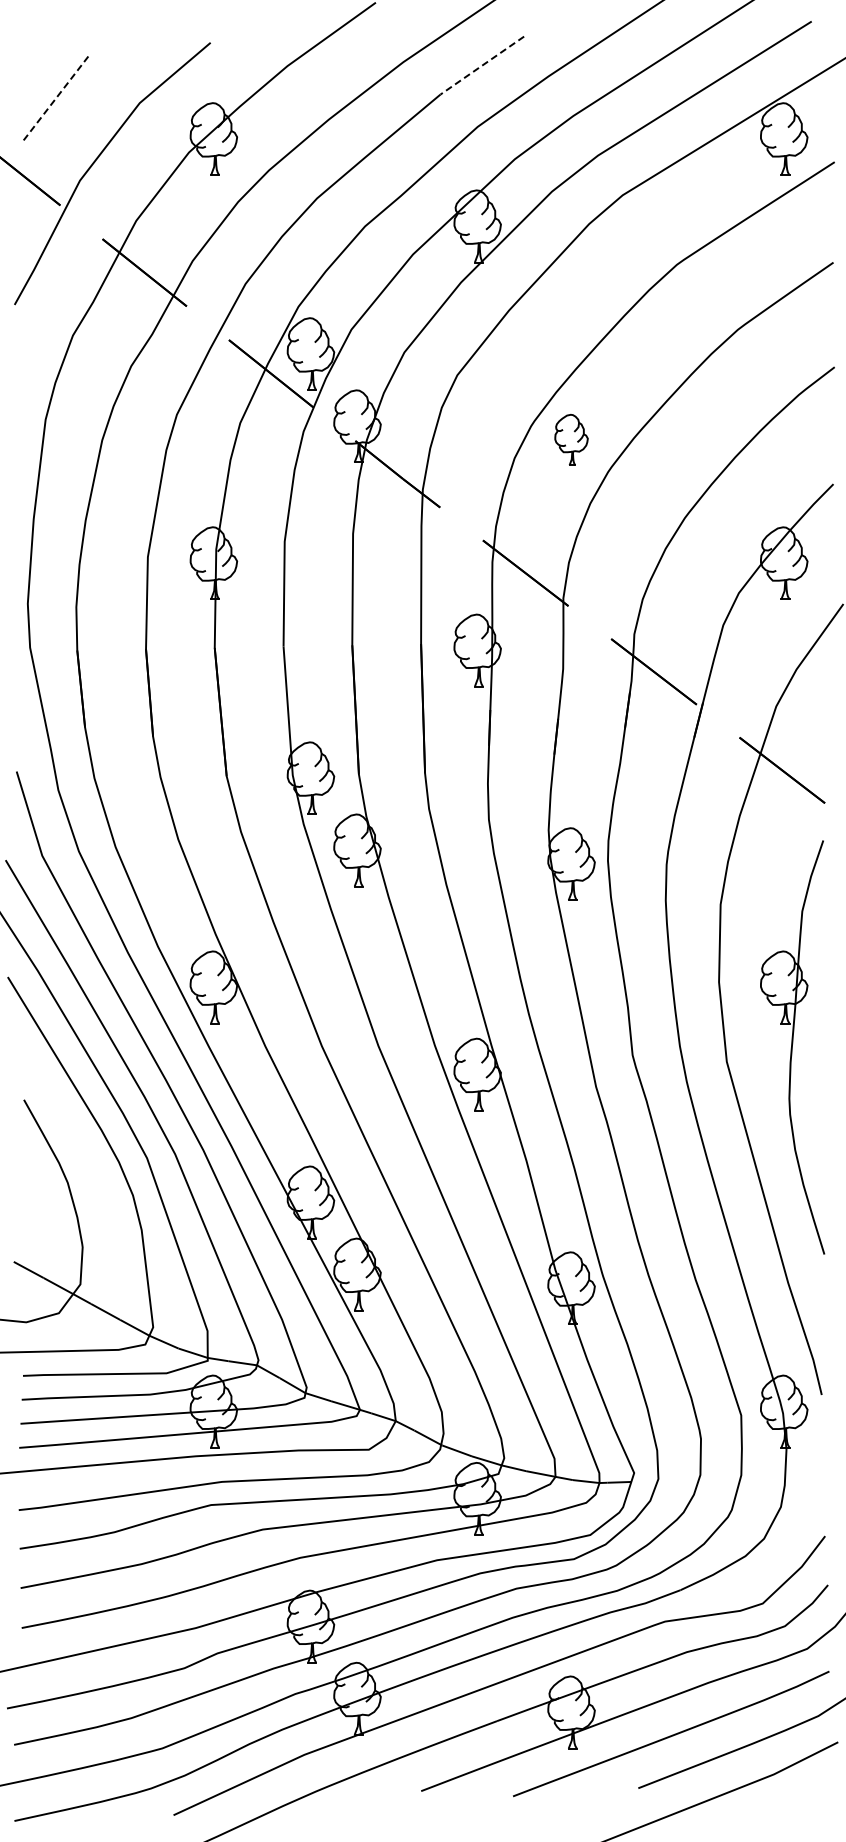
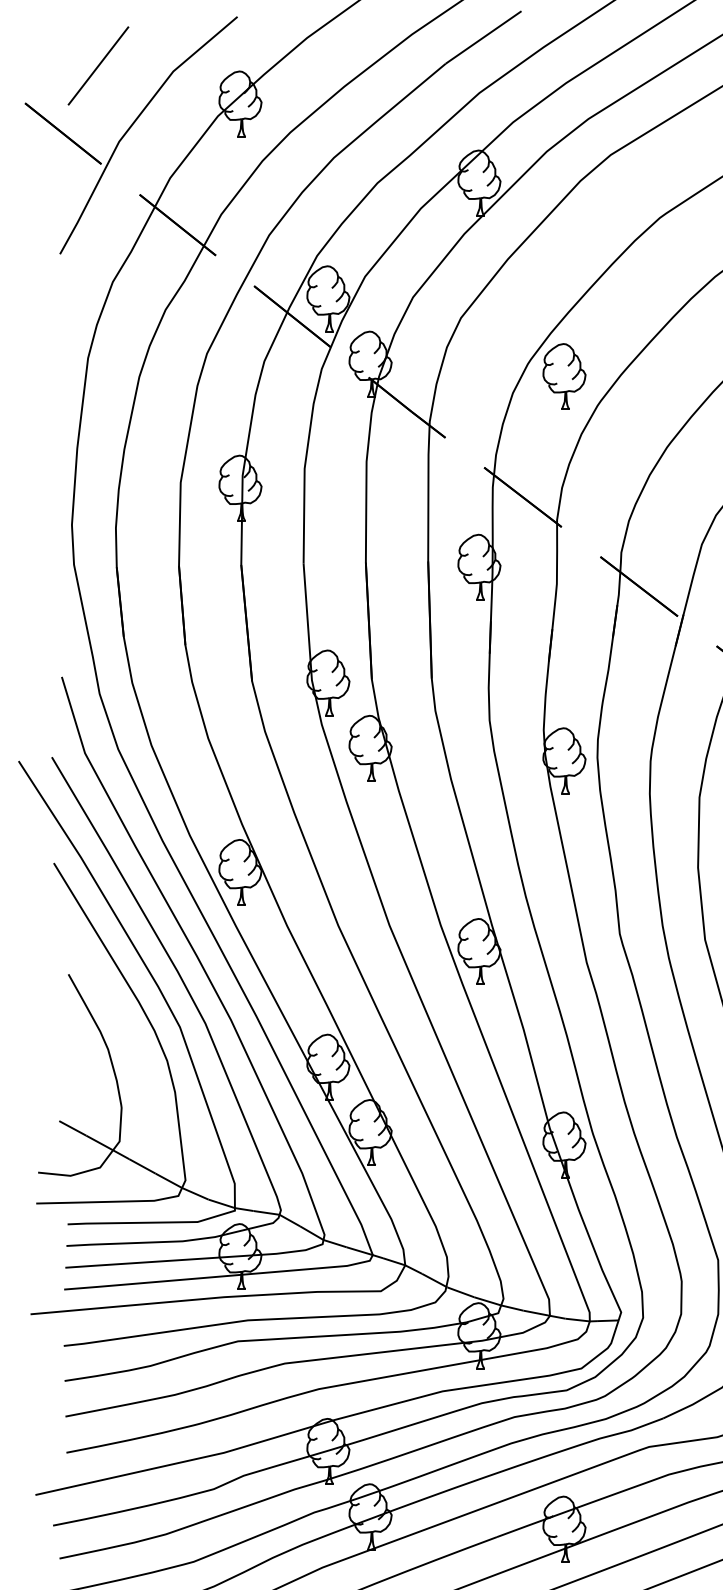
line: (482, 65) -> (483, 37), dashed -> solid
line: (57, 97) -> (98, 66), dashed -> solid
part: (571, 439) -> (564, 376), size x1.43

